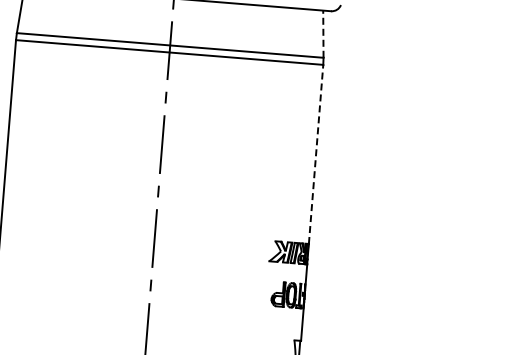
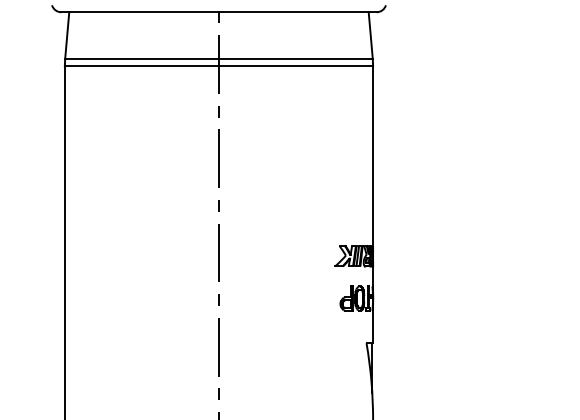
line: (323, 33) -> (370, 35), dashed -> solid
line: (316, 154) -> (373, 156), dashed -> solid

